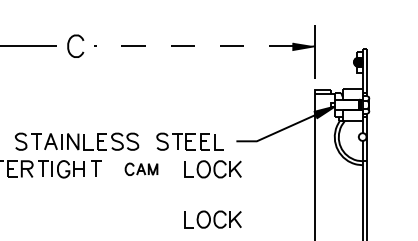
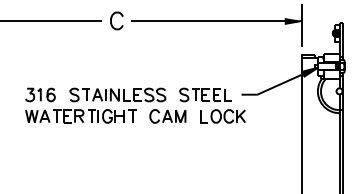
line: (192, 45) -> (207, 20), dashed -> solid
part: (140, 169) -> (167, 116), size x1.43
part: (211, 219) -> (222, 155), removed

